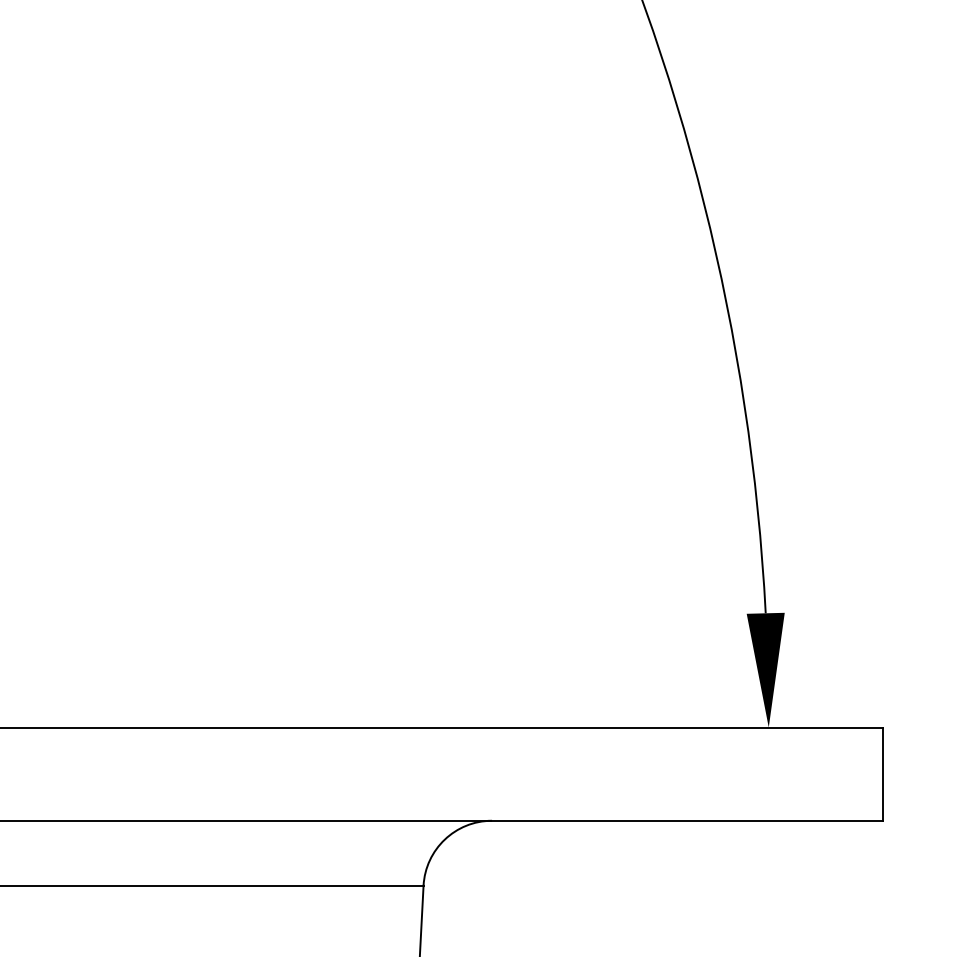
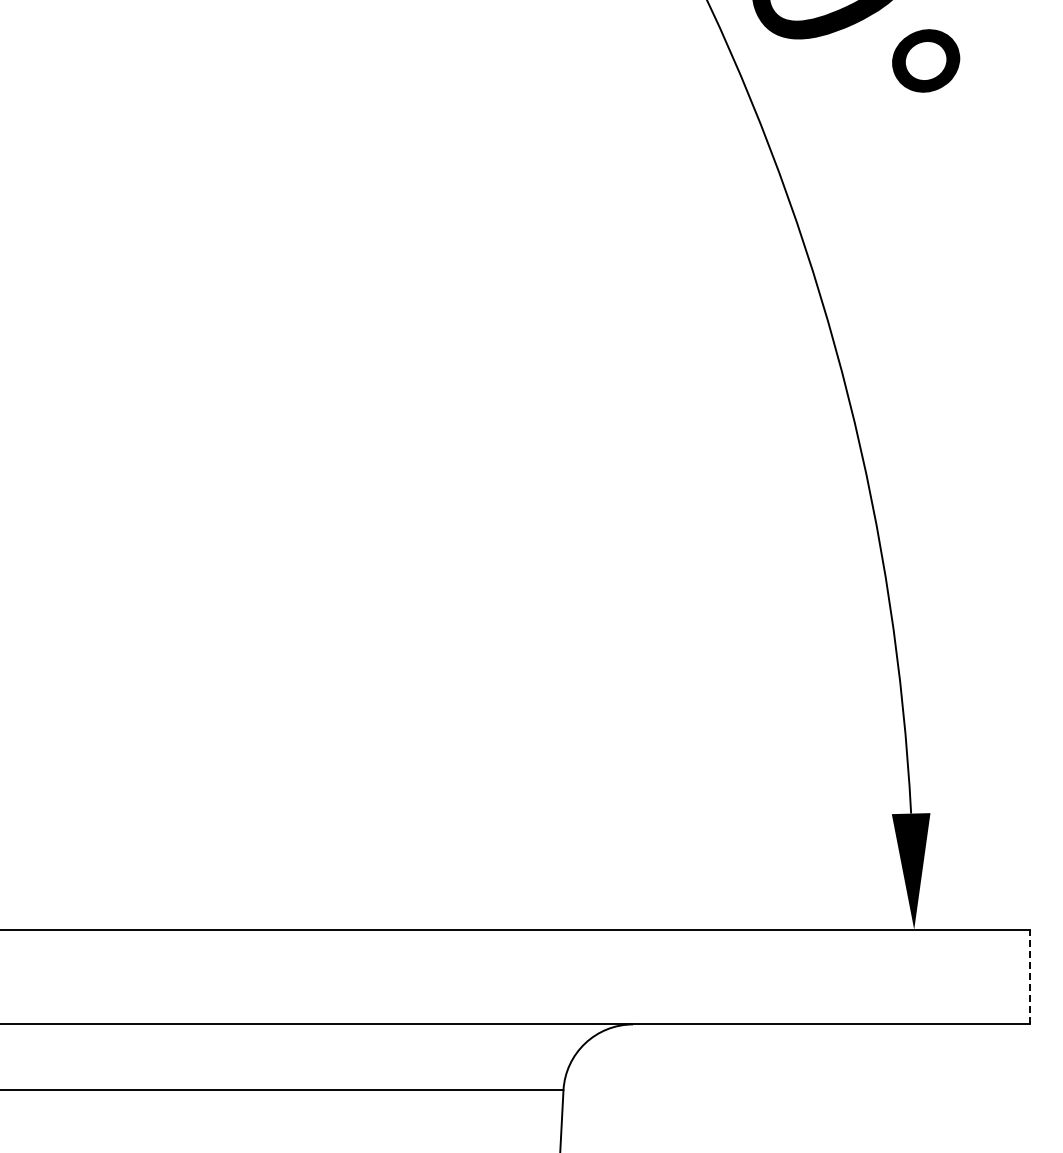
line: (882, 773) -> (1029, 976), solid -> dashed

